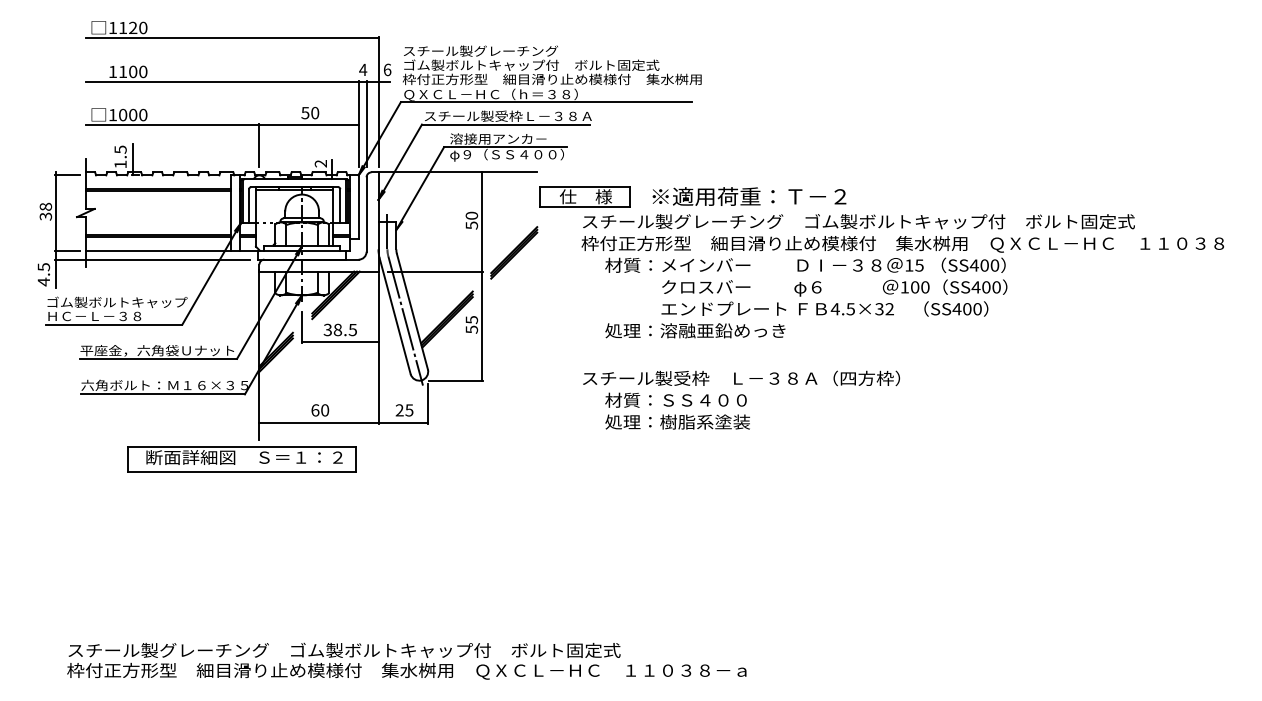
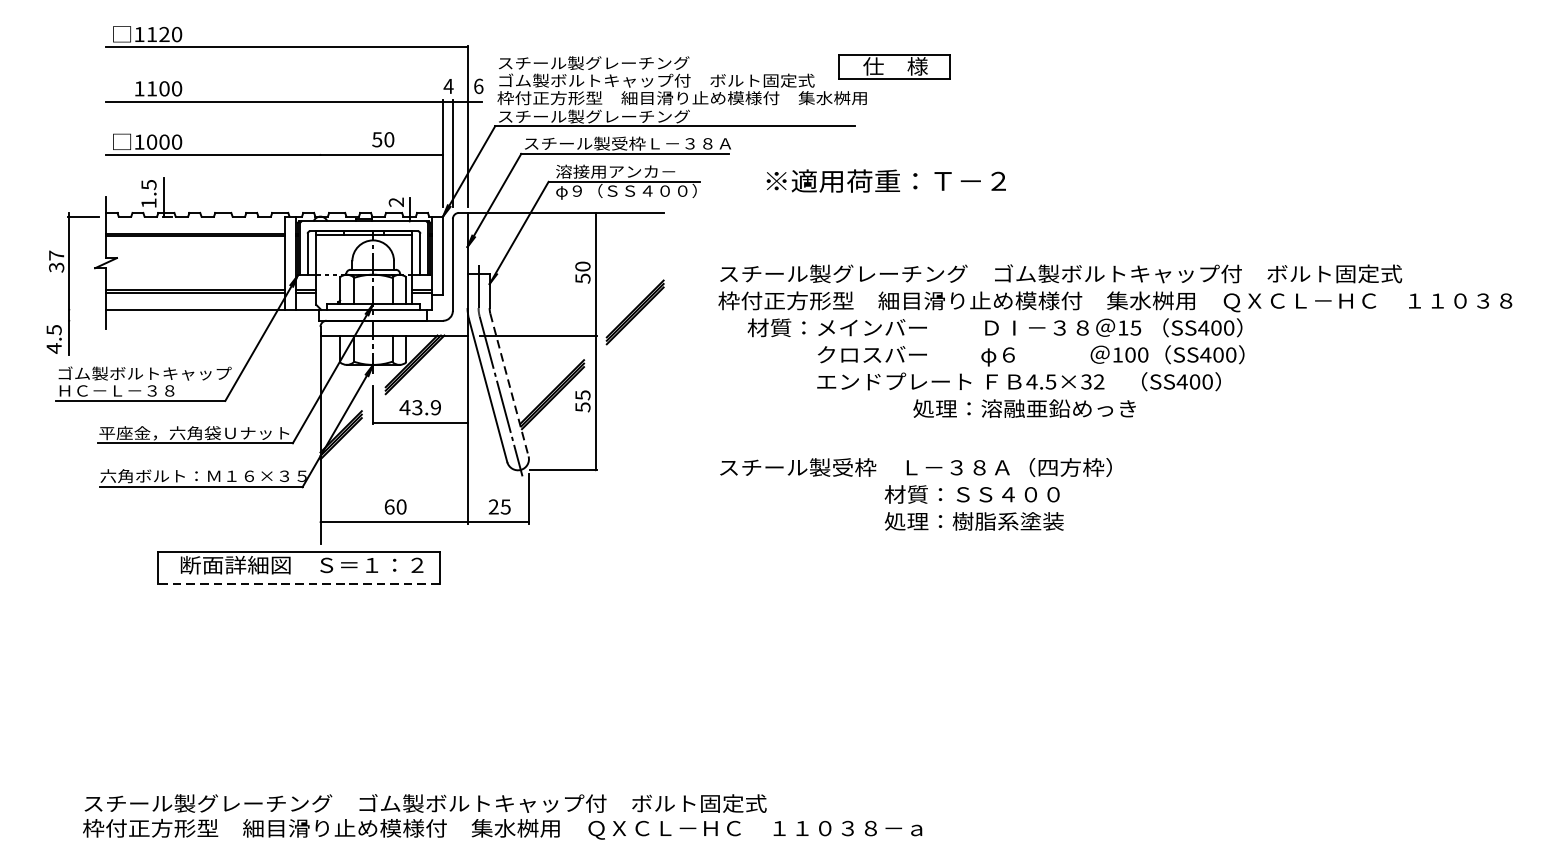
text: (490, 94) -> (605, 116), ＱＸＣＬ－ＨＣ（ｈ＝３８） -> スチール製グレーチング
line: (259, 145) -> (320, 179), removed
part: (584, 196) -> (893, 66), moved
text: (749, 196) -> (886, 180), moved
text: (45, 206) -> (56, 255), 38 -> 37
line: (66, 250) -> (82, 309), removed
line: (151, 259) -> (187, 320), removed
line: (412, 311) -> (509, 384), solid -> dashed
text: (339, 329) -> (419, 407), 38.5 -> 43.9
text: (695, 330) -> (1024, 408), moved
text: (677, 410) -> (974, 507), moved
line: (241, 472) -> (298, 583), solid -> dashed

